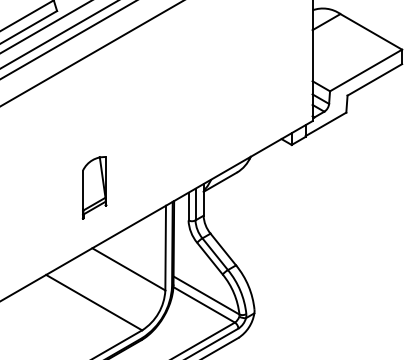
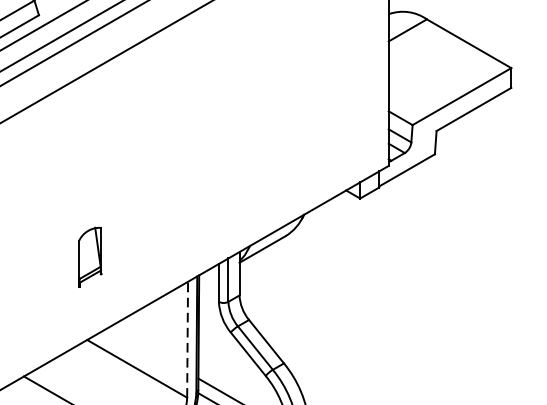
part: (94, 187) -> (90, 256), size x0.7
line: (165, 247) -> (187, 338), solid -> dashed

